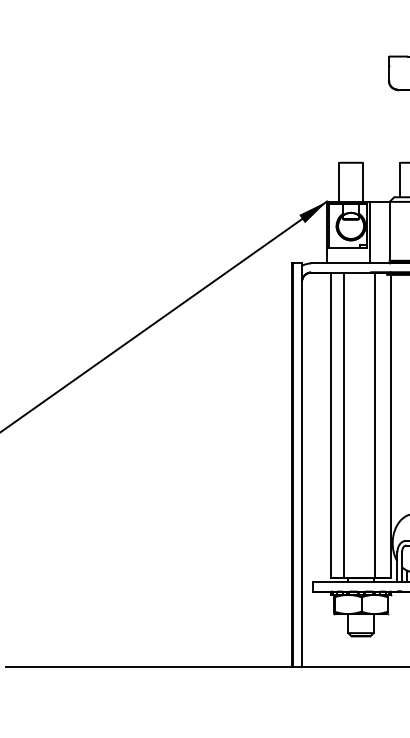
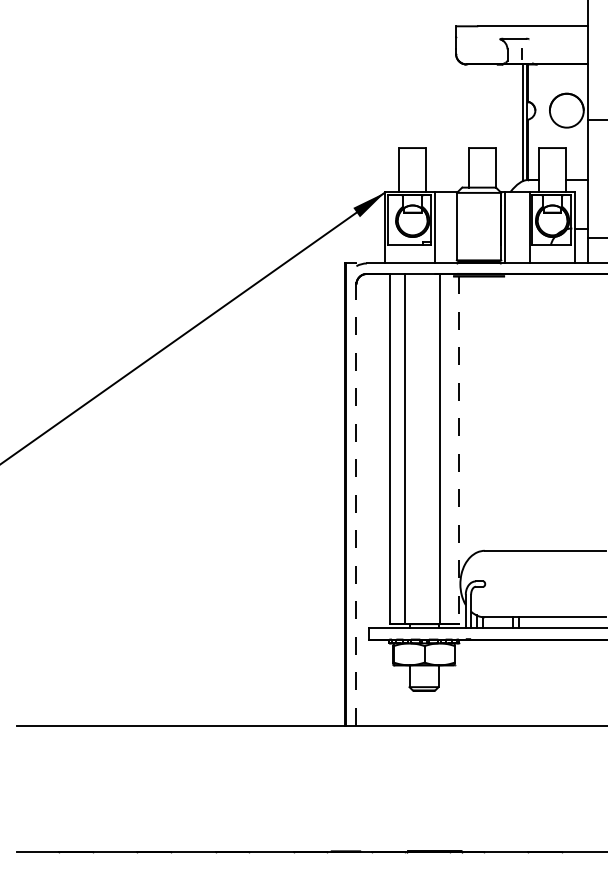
line: (391, 426) -> (458, 450), solid -> dashed
line: (302, 465) -> (356, 494), solid -> dashed

